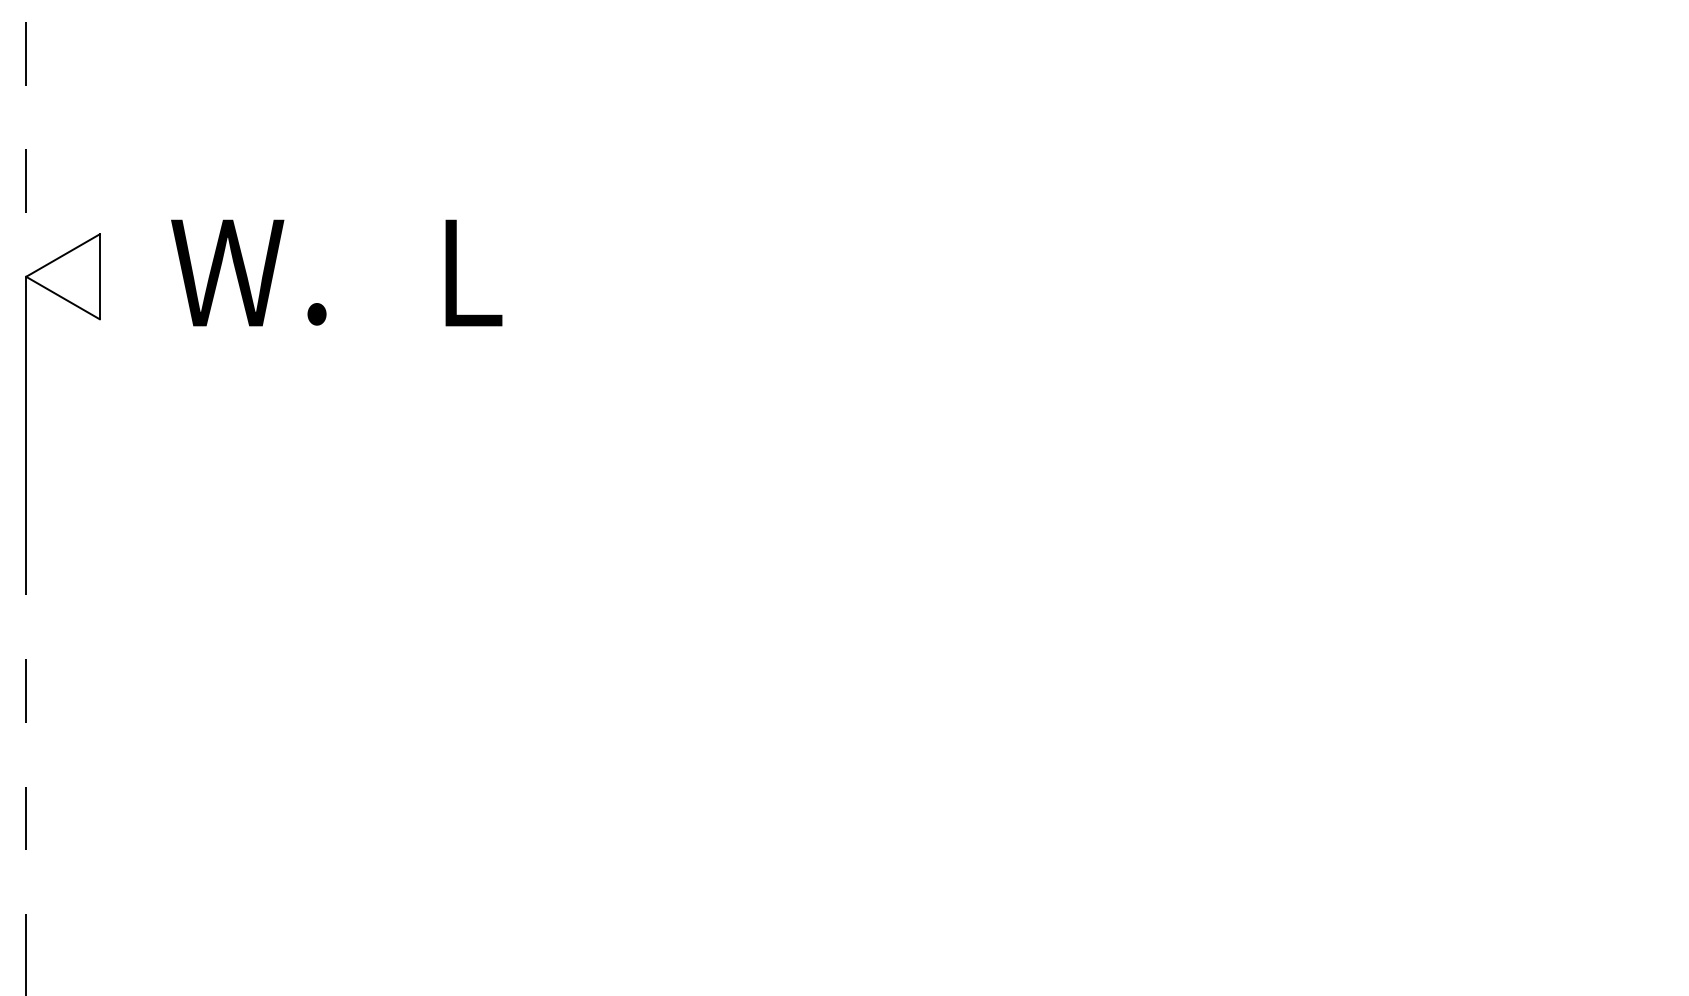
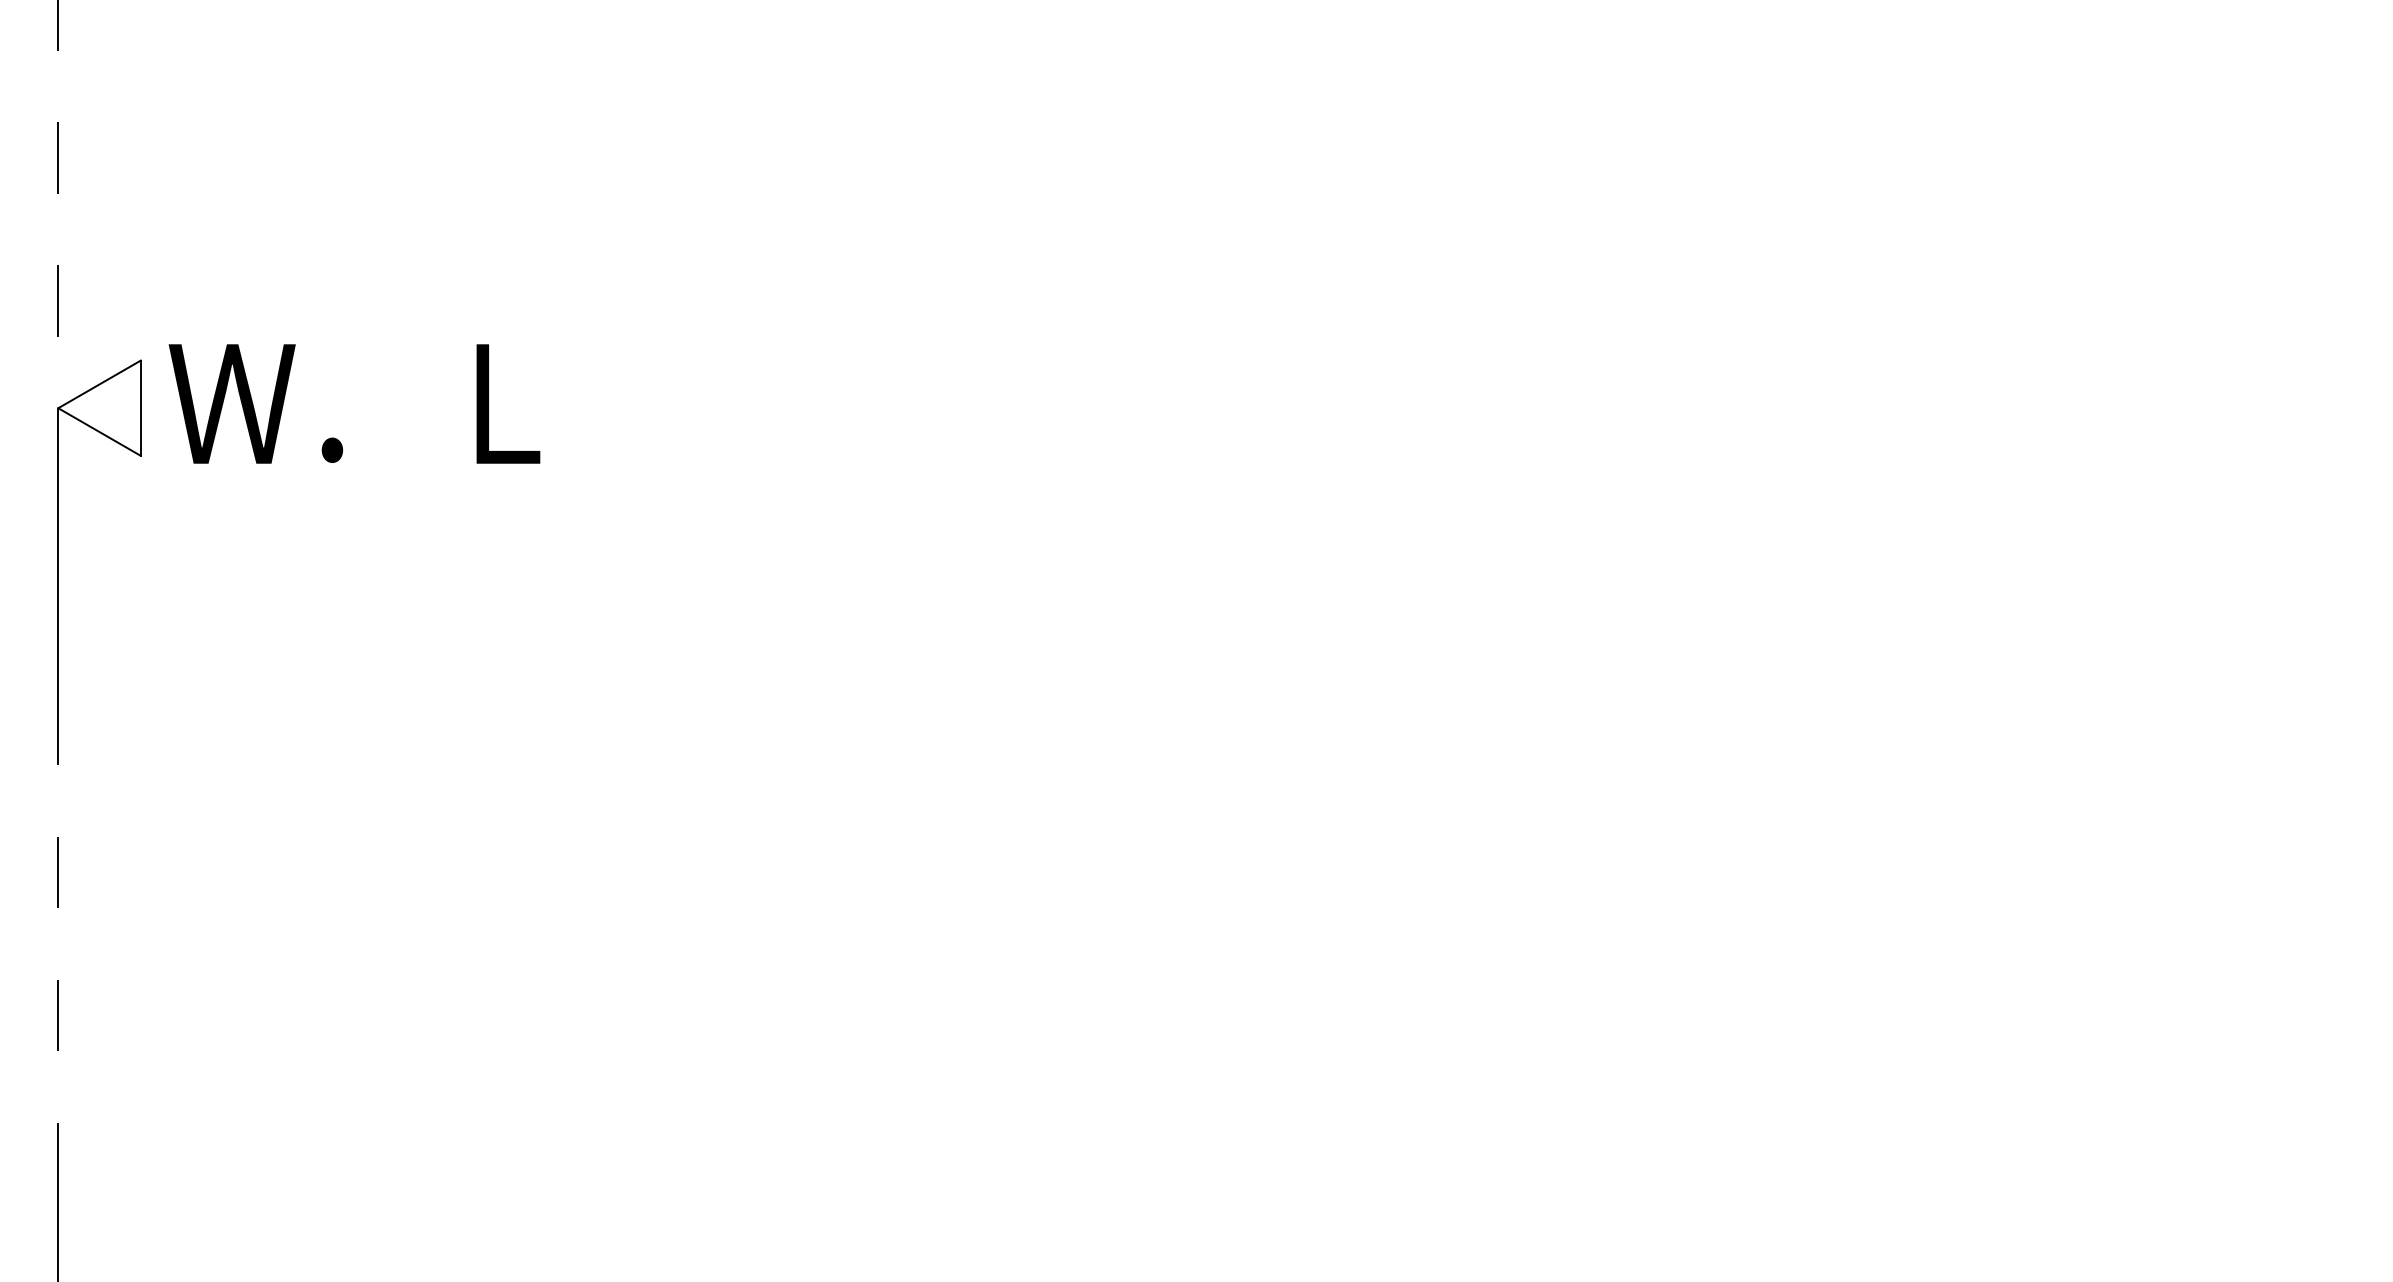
text: (336, 272) -> (354, 403), moved

